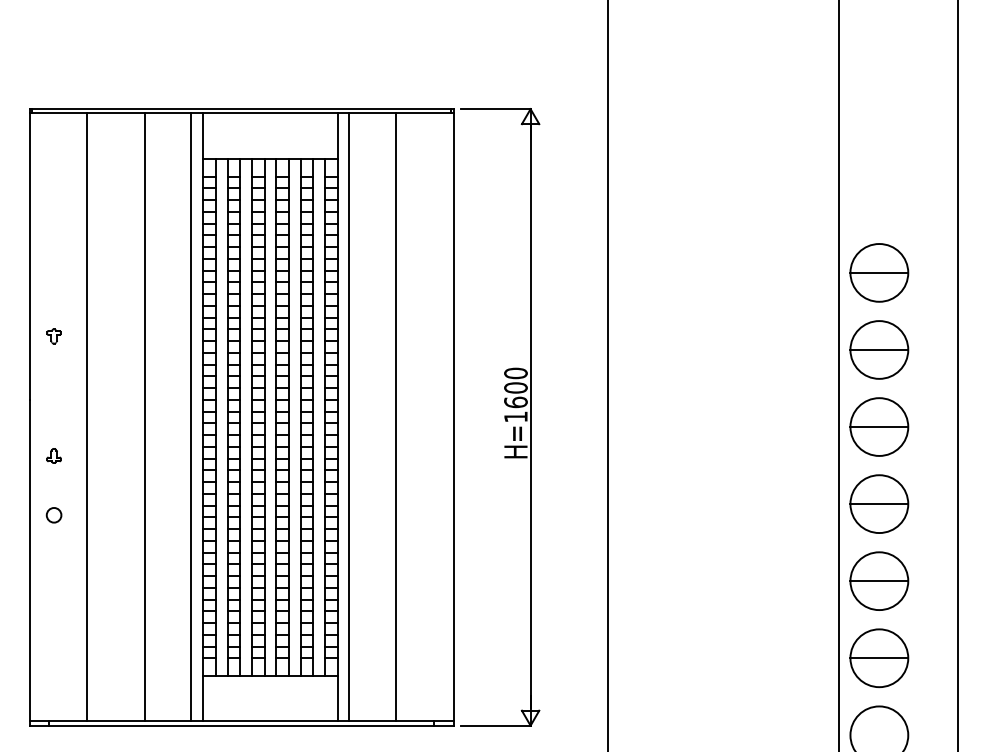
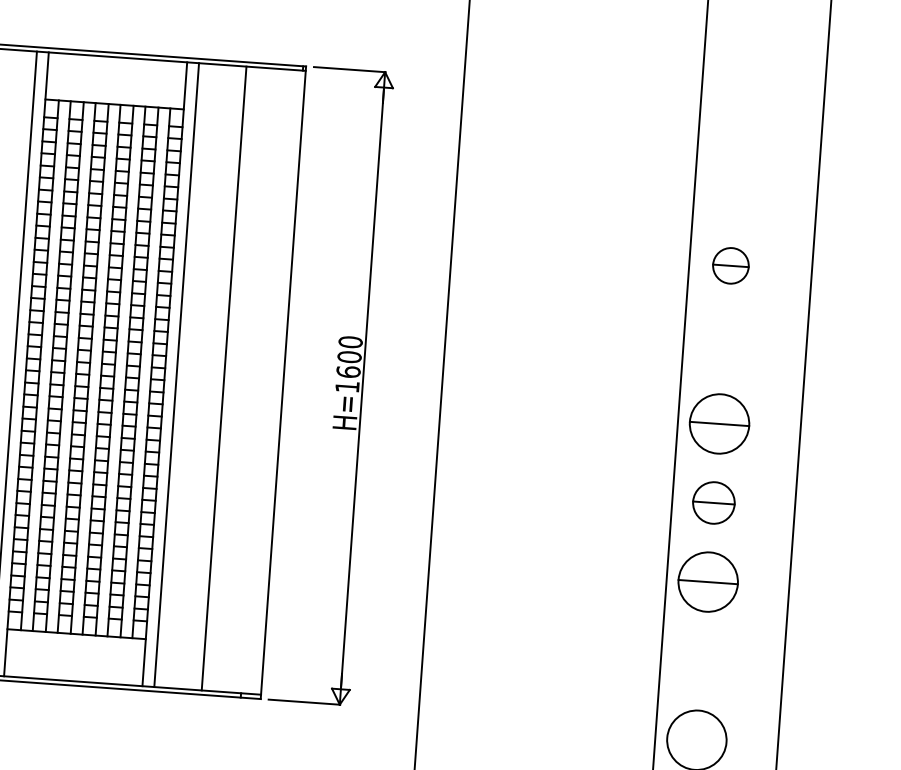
part: (879, 272) -> (731, 265), size x0.6
part: (879, 349) -> (725, 344), removed
part: (879, 503) -> (714, 502), size x0.7
part: (879, 658) -> (702, 661), removed

